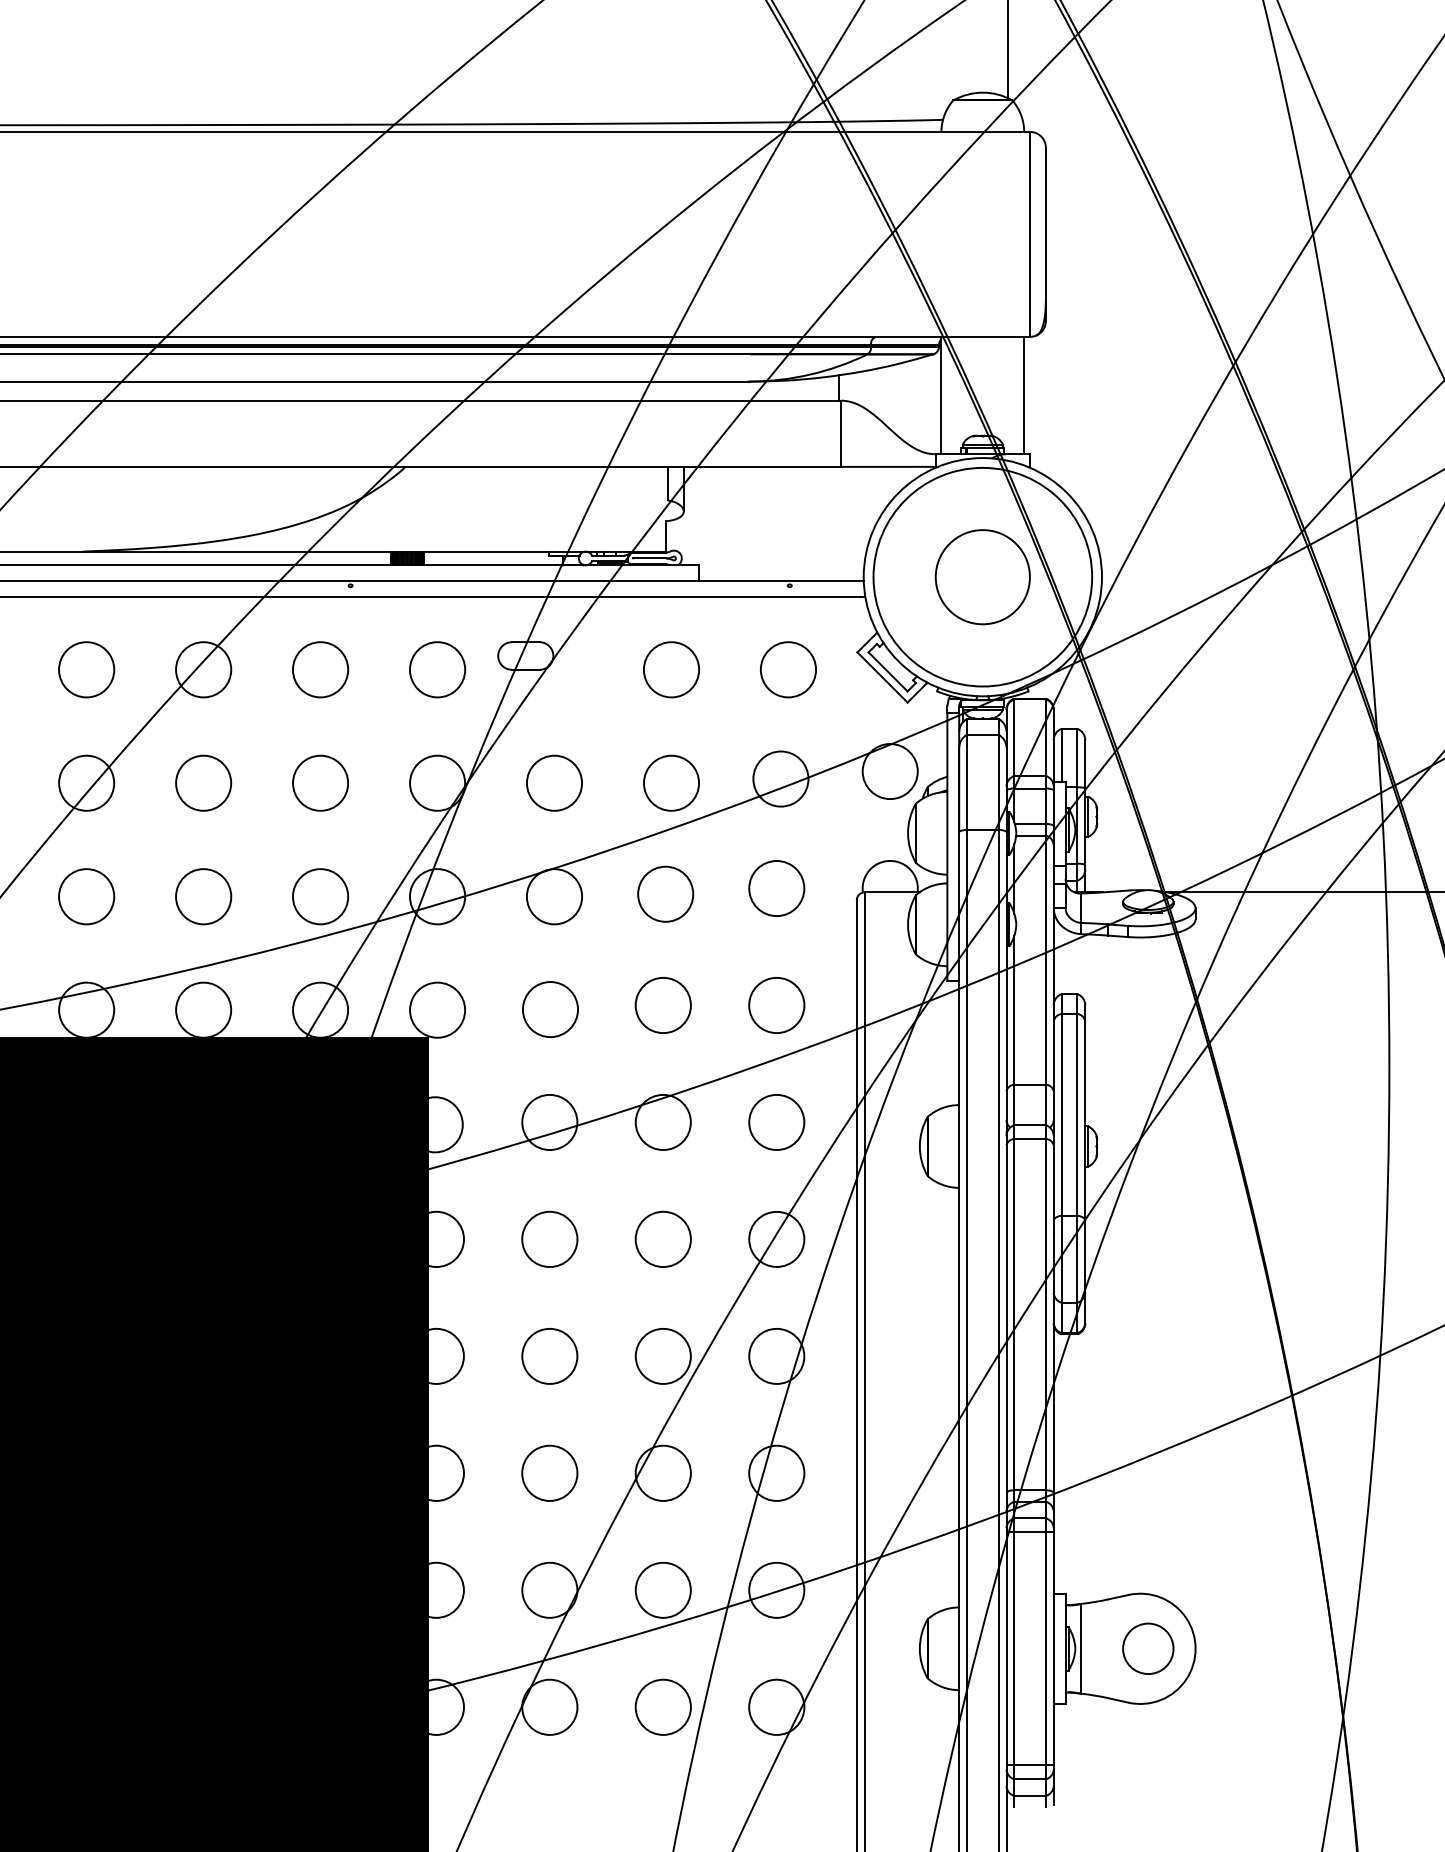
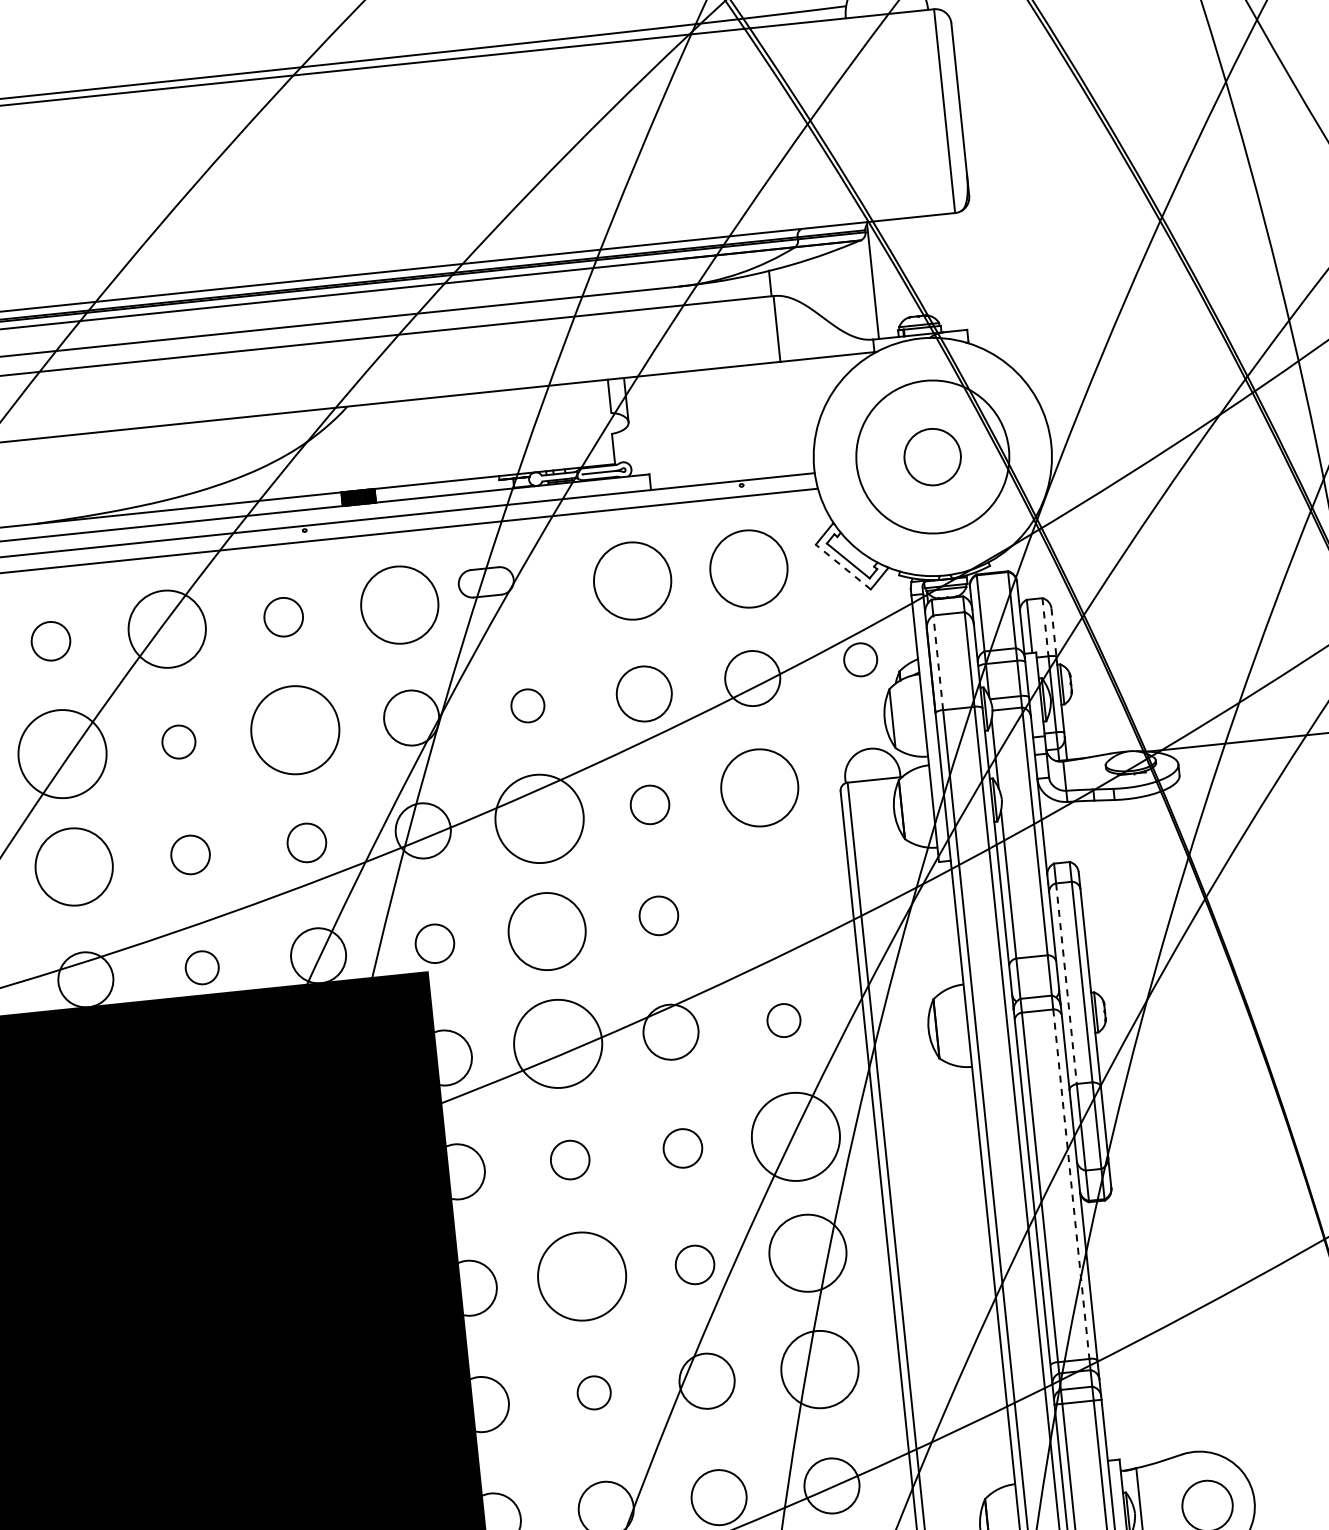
line: (1024, 395) -> (955, 271), removed
circle: (982, 576) -> (932, 456), size x0.7
circle: (982, 577) -> (932, 457), size x0.6
circle: (86, 669) -> (50, 640), size x0.7
circle: (203, 669) -> (167, 628), size x1.4
circle: (320, 669) -> (283, 616), size x0.7
circle: (437, 669) -> (399, 604), size x1.4
circle: (671, 669) -> (632, 580), size x1.4
circle: (788, 669) -> (748, 568), size x1.4
line: (882, 677) -> (843, 567), solid -> dashed
line: (1077, 758) -> (1045, 627), solid -> dashed
line: (1085, 764) -> (1054, 632), solid -> dashed
circle: (889, 771) -> (859, 659), size x0.6
circle: (86, 782) -> (62, 753), size x1.6
circle: (203, 782) -> (178, 741), size x0.6
circle: (320, 782) -> (295, 729), size x1.6
circle: (554, 782) -> (527, 705), size x0.6
line: (967, 782) -> (938, 662), solid -> dashed
circle: (776, 888) -> (759, 787), size x1.4
circle: (665, 893) -> (649, 804), size x0.7
circle: (86, 896) -> (74, 866), size x1.4
circle: (203, 896) -> (190, 854), size x0.7
circle: (320, 896) -> (306, 842), size x0.7
circle: (554, 896) -> (539, 818), size x1.6
circle: (662, 1005) -> (658, 915), size x0.7
circle: (776, 1005) -> (771, 904), removed
circle: (203, 1009) -> (202, 967), size x0.6
circle: (437, 1009) -> (434, 943), size x0.7
circle: (550, 1009) -> (547, 931), size x1.4
line: (1061, 1114) -> (1066, 983), solid -> dashed
circle: (549, 1122) -> (557, 1043), size x1.6
circle: (776, 1122) -> (783, 1020), size x0.6
circle: (549, 1238) -> (569, 1159), size x0.7
circle: (662, 1238) -> (682, 1147), size x0.7
circle: (776, 1238) -> (795, 1136), size x1.6
line: (1045, 1314) -> (1070, 1183), solid -> dashed
circle: (662, 1355) -> (694, 1264), size x0.7
circle: (776, 1355) -> (807, 1252), size x1.4
circle: (549, 1356) -> (581, 1276), size x1.6
circle: (549, 1472) -> (593, 1392), size x0.6
circle: (776, 1472) -> (819, 1368), size x1.4

